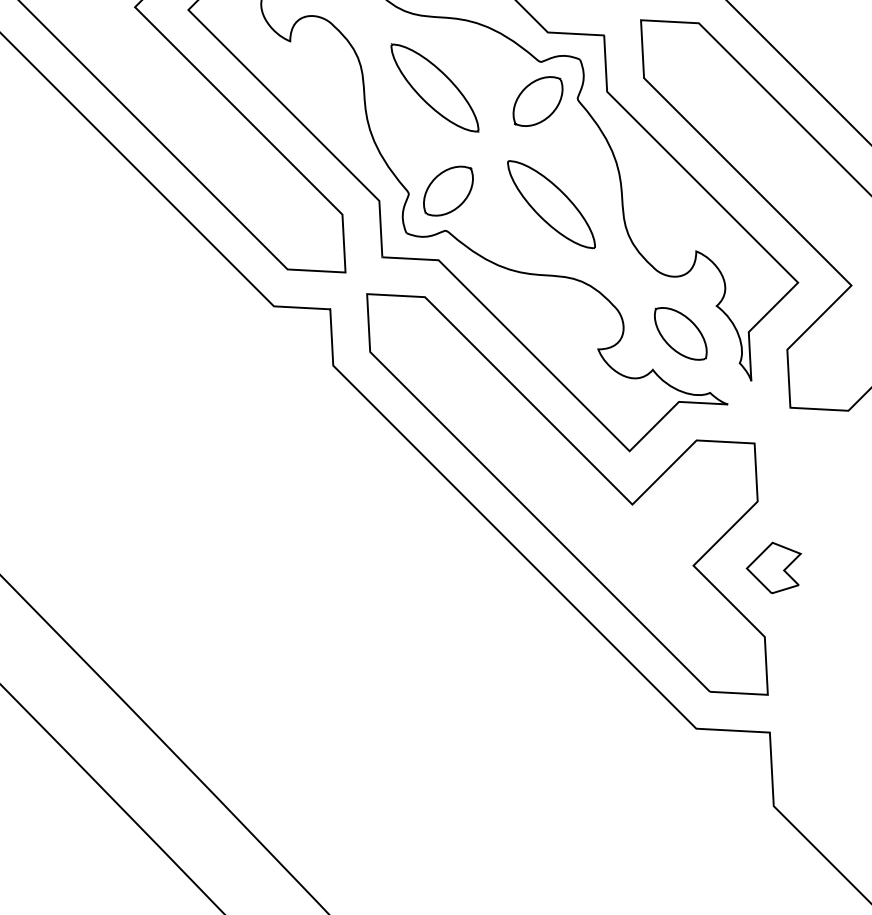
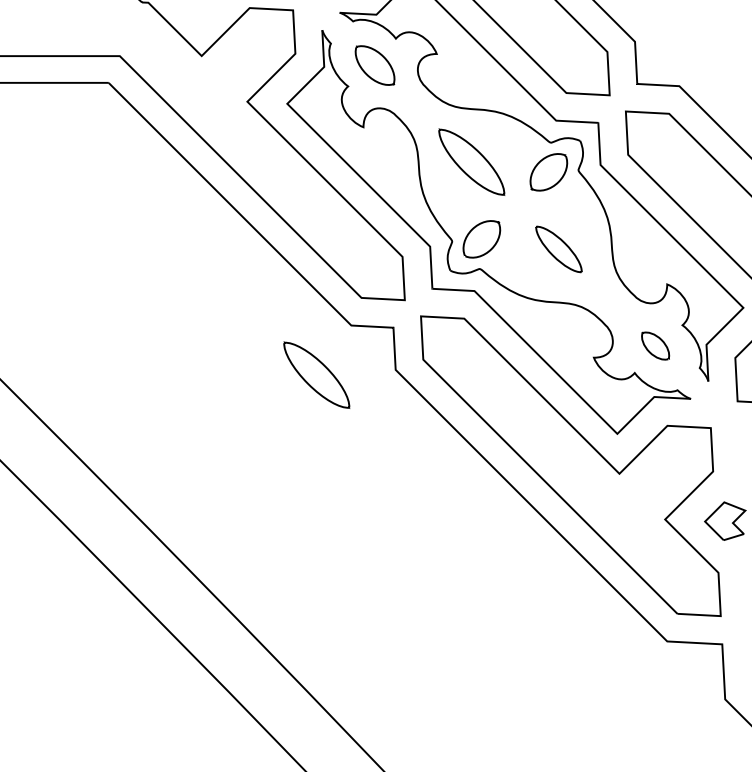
part: (550, 204) -> (558, 249), size x0.7
part: (680, 333) -> (655, 345), size x0.7
part: (227, 371) -> (316, 374), added

